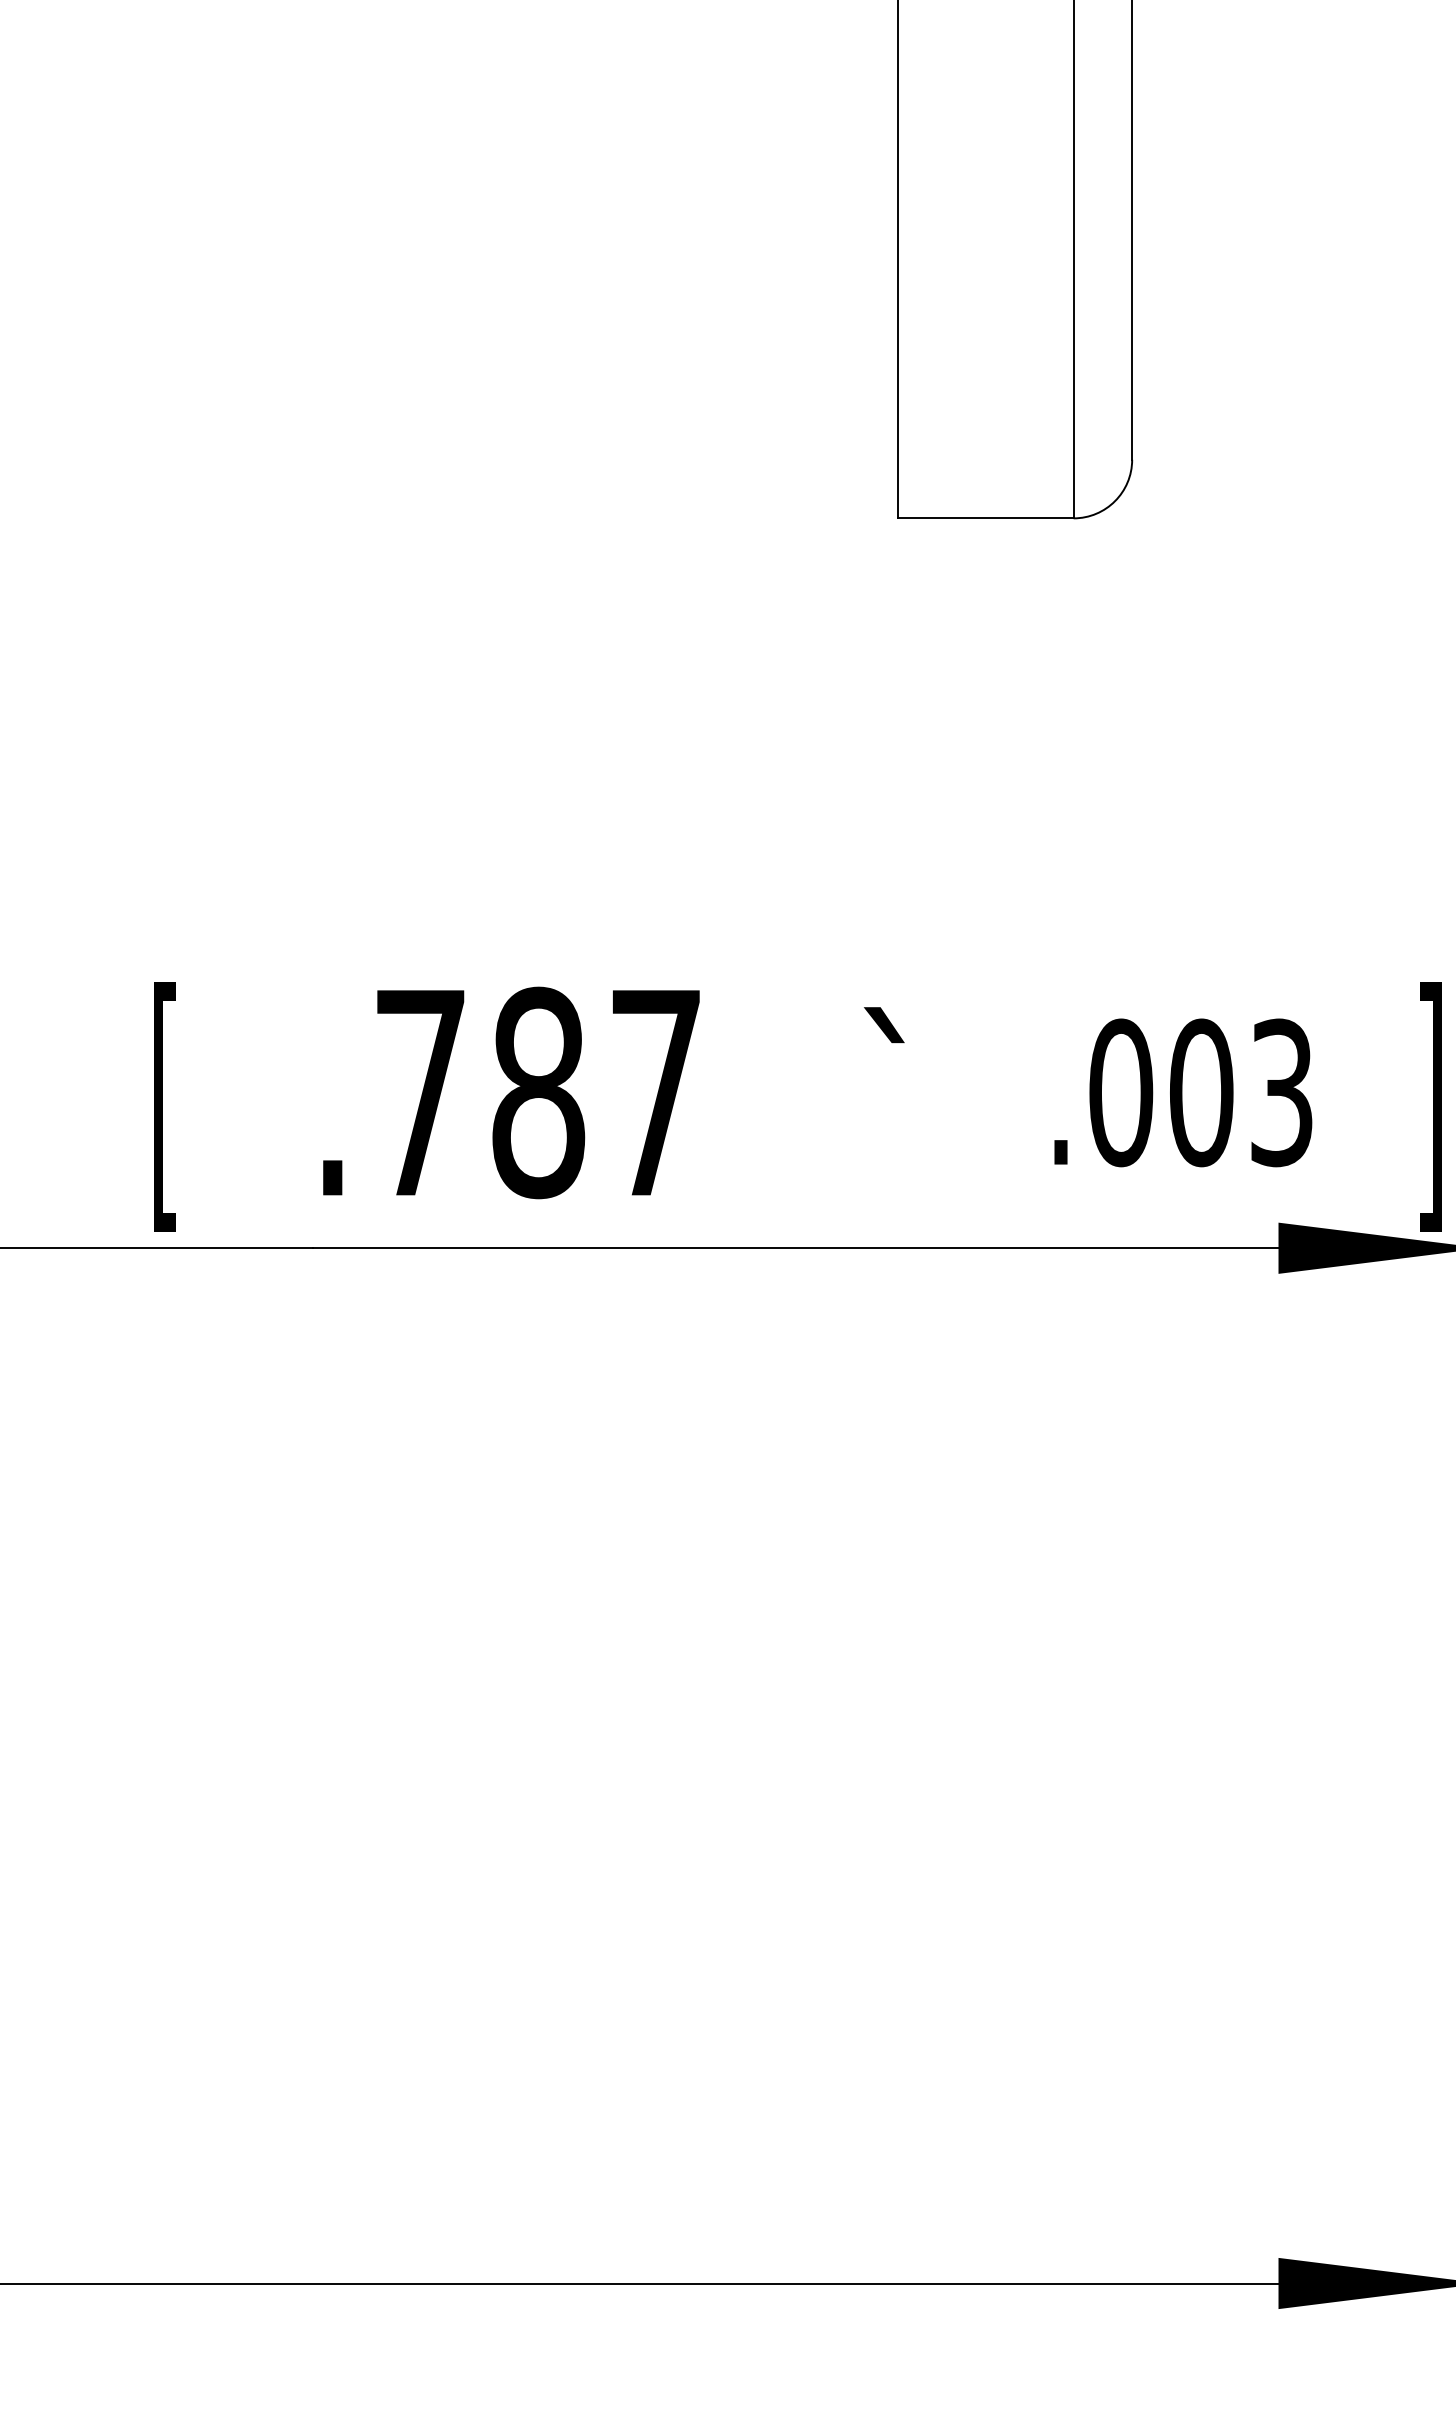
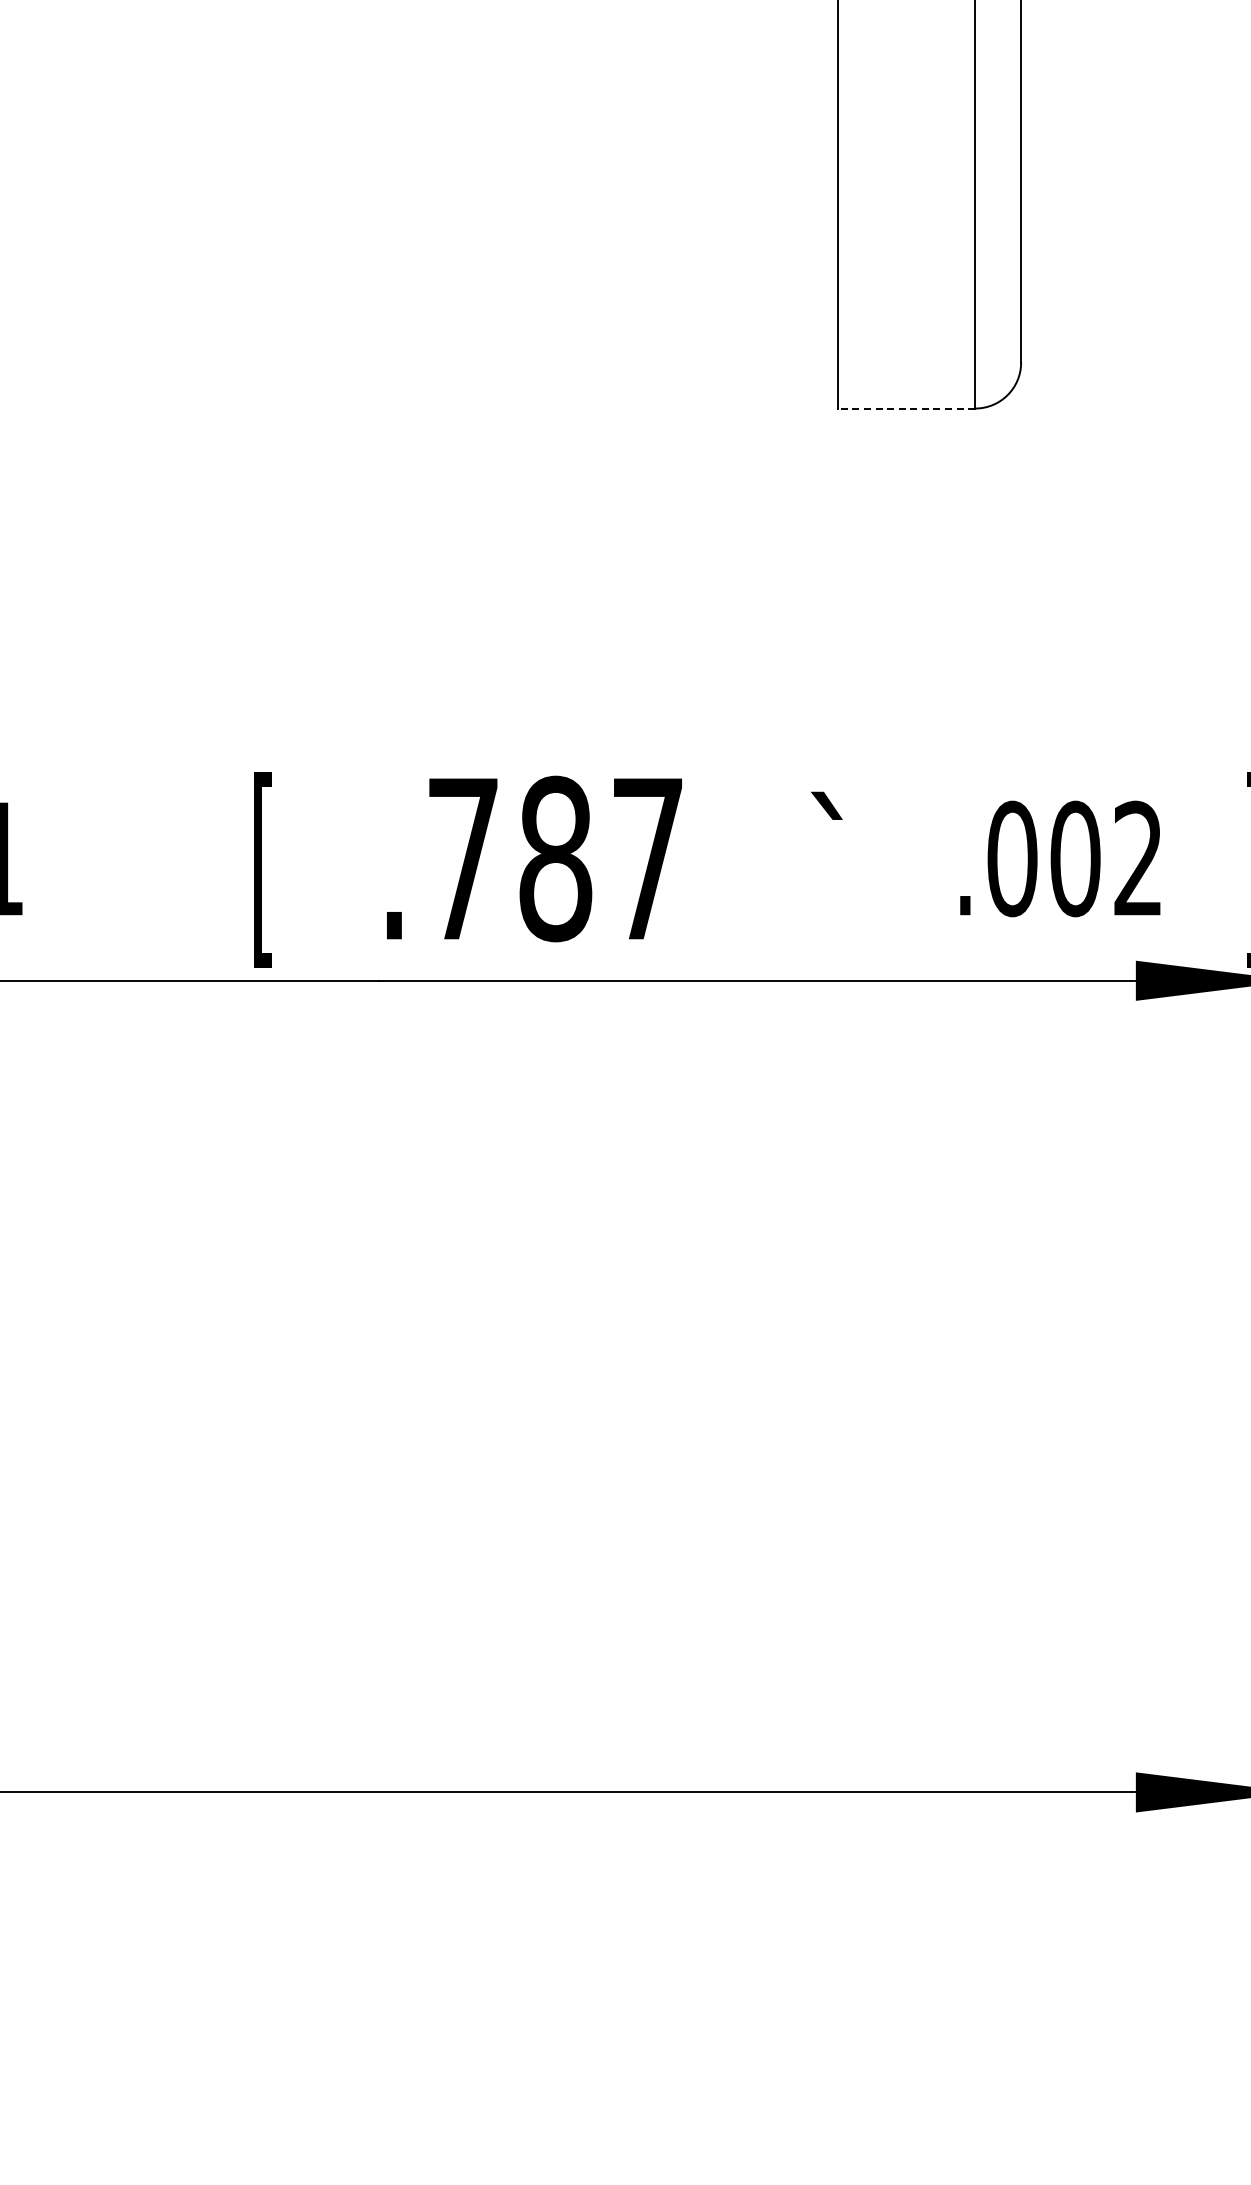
line: (985, 518) -> (906, 408), solid -> dashed
text: (1281, 1092) -> (1138, 858), .003 -> .002

